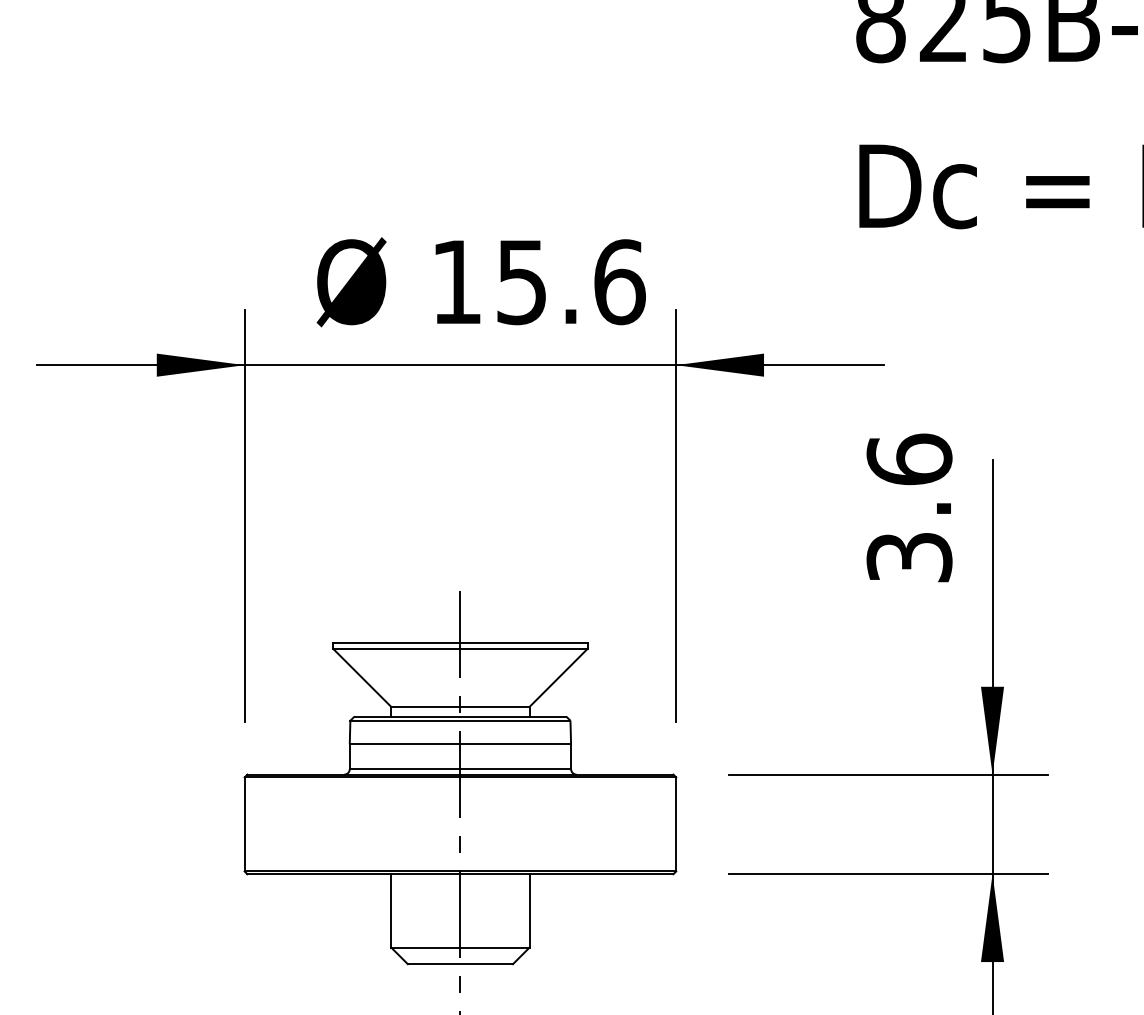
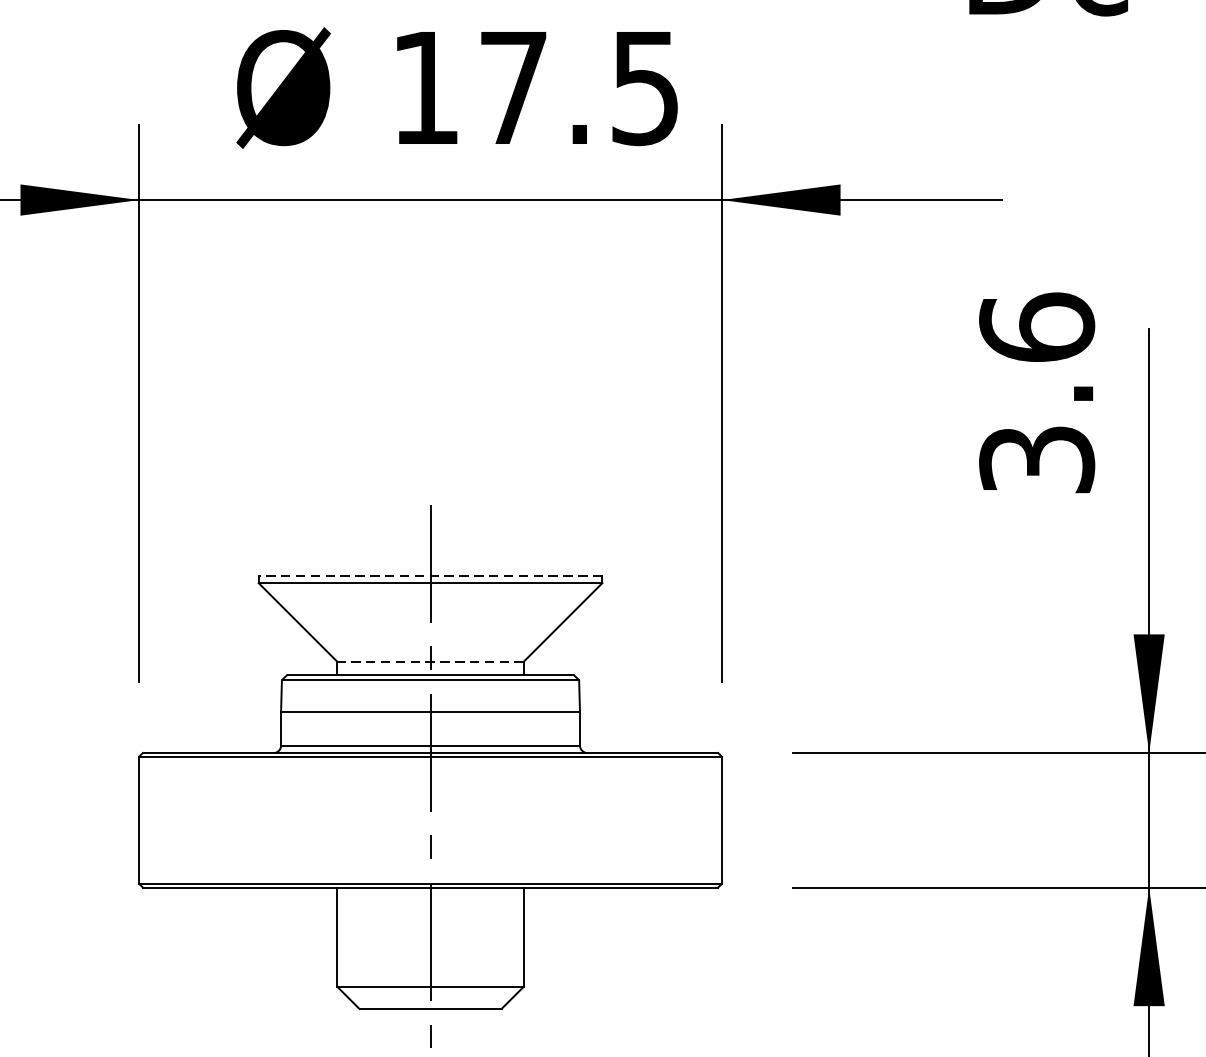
text: (571, 282) -> (580, 88), 15.6 -> 17.5
line: (459, 643) -> (429, 575), solid -> dashed
line: (459, 706) -> (429, 661), solid -> dashed

